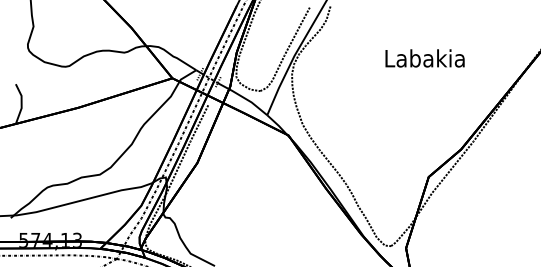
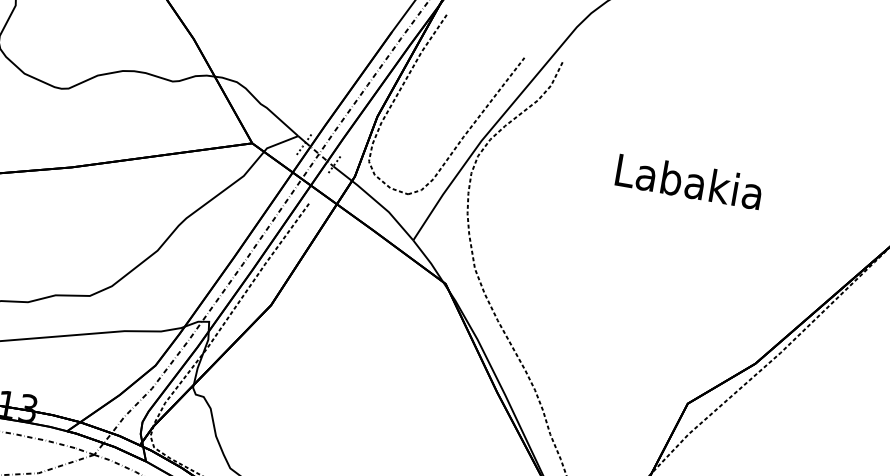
text: (424, 58) -> (688, 181), moved

